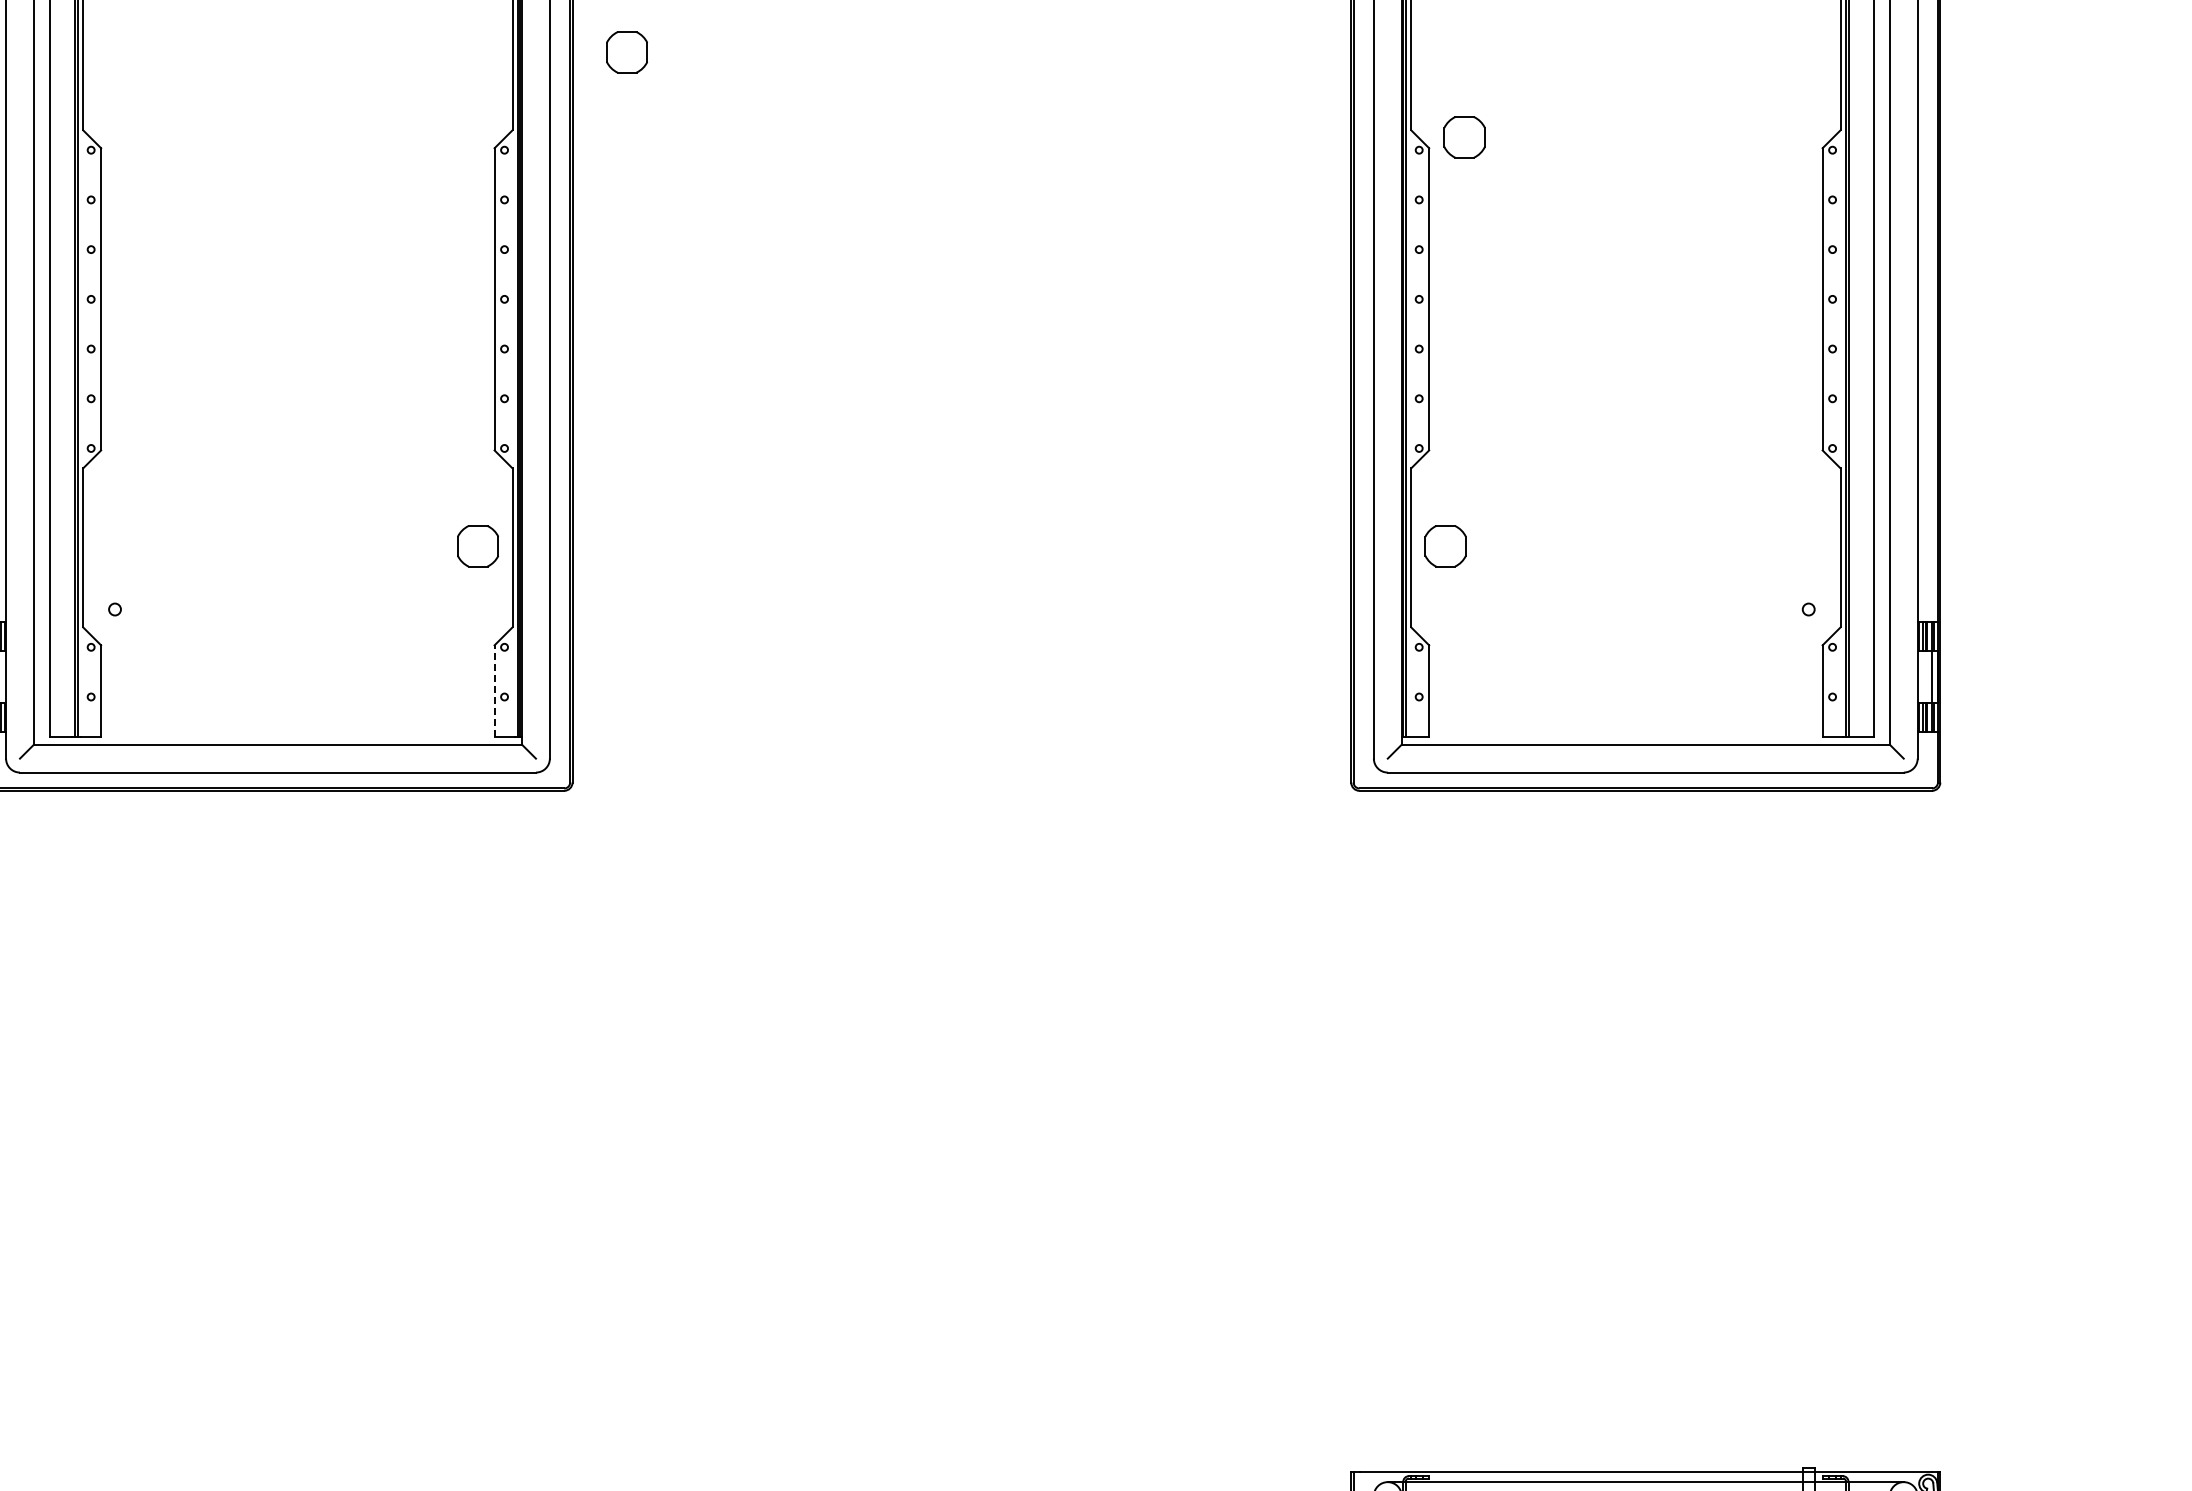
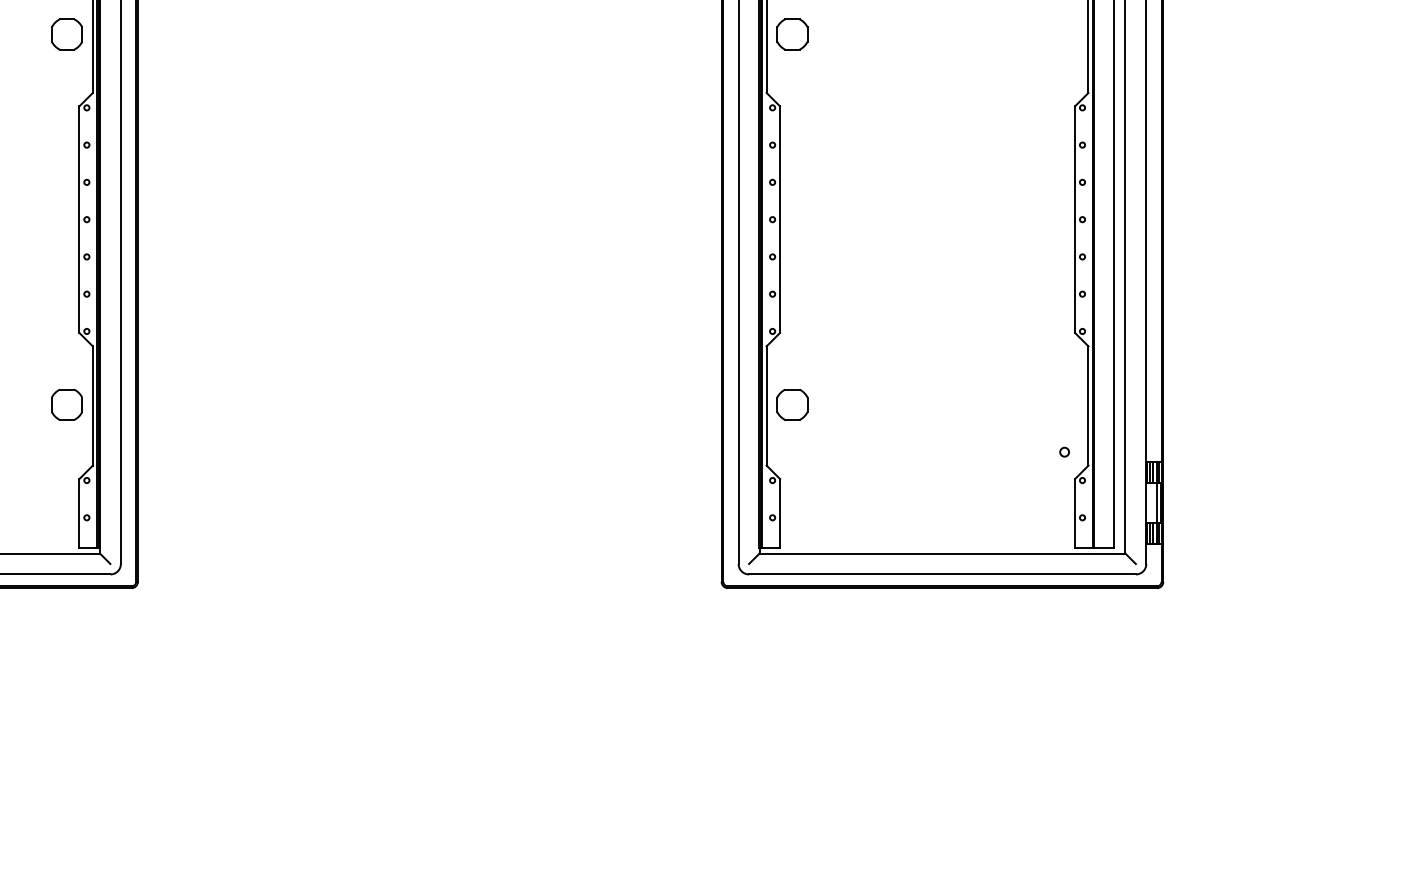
part: (626, 52) -> (66, 34), moved
part: (1464, 137) -> (792, 34), moved
line: (494, 691) -> (79, 513), dashed -> solid

